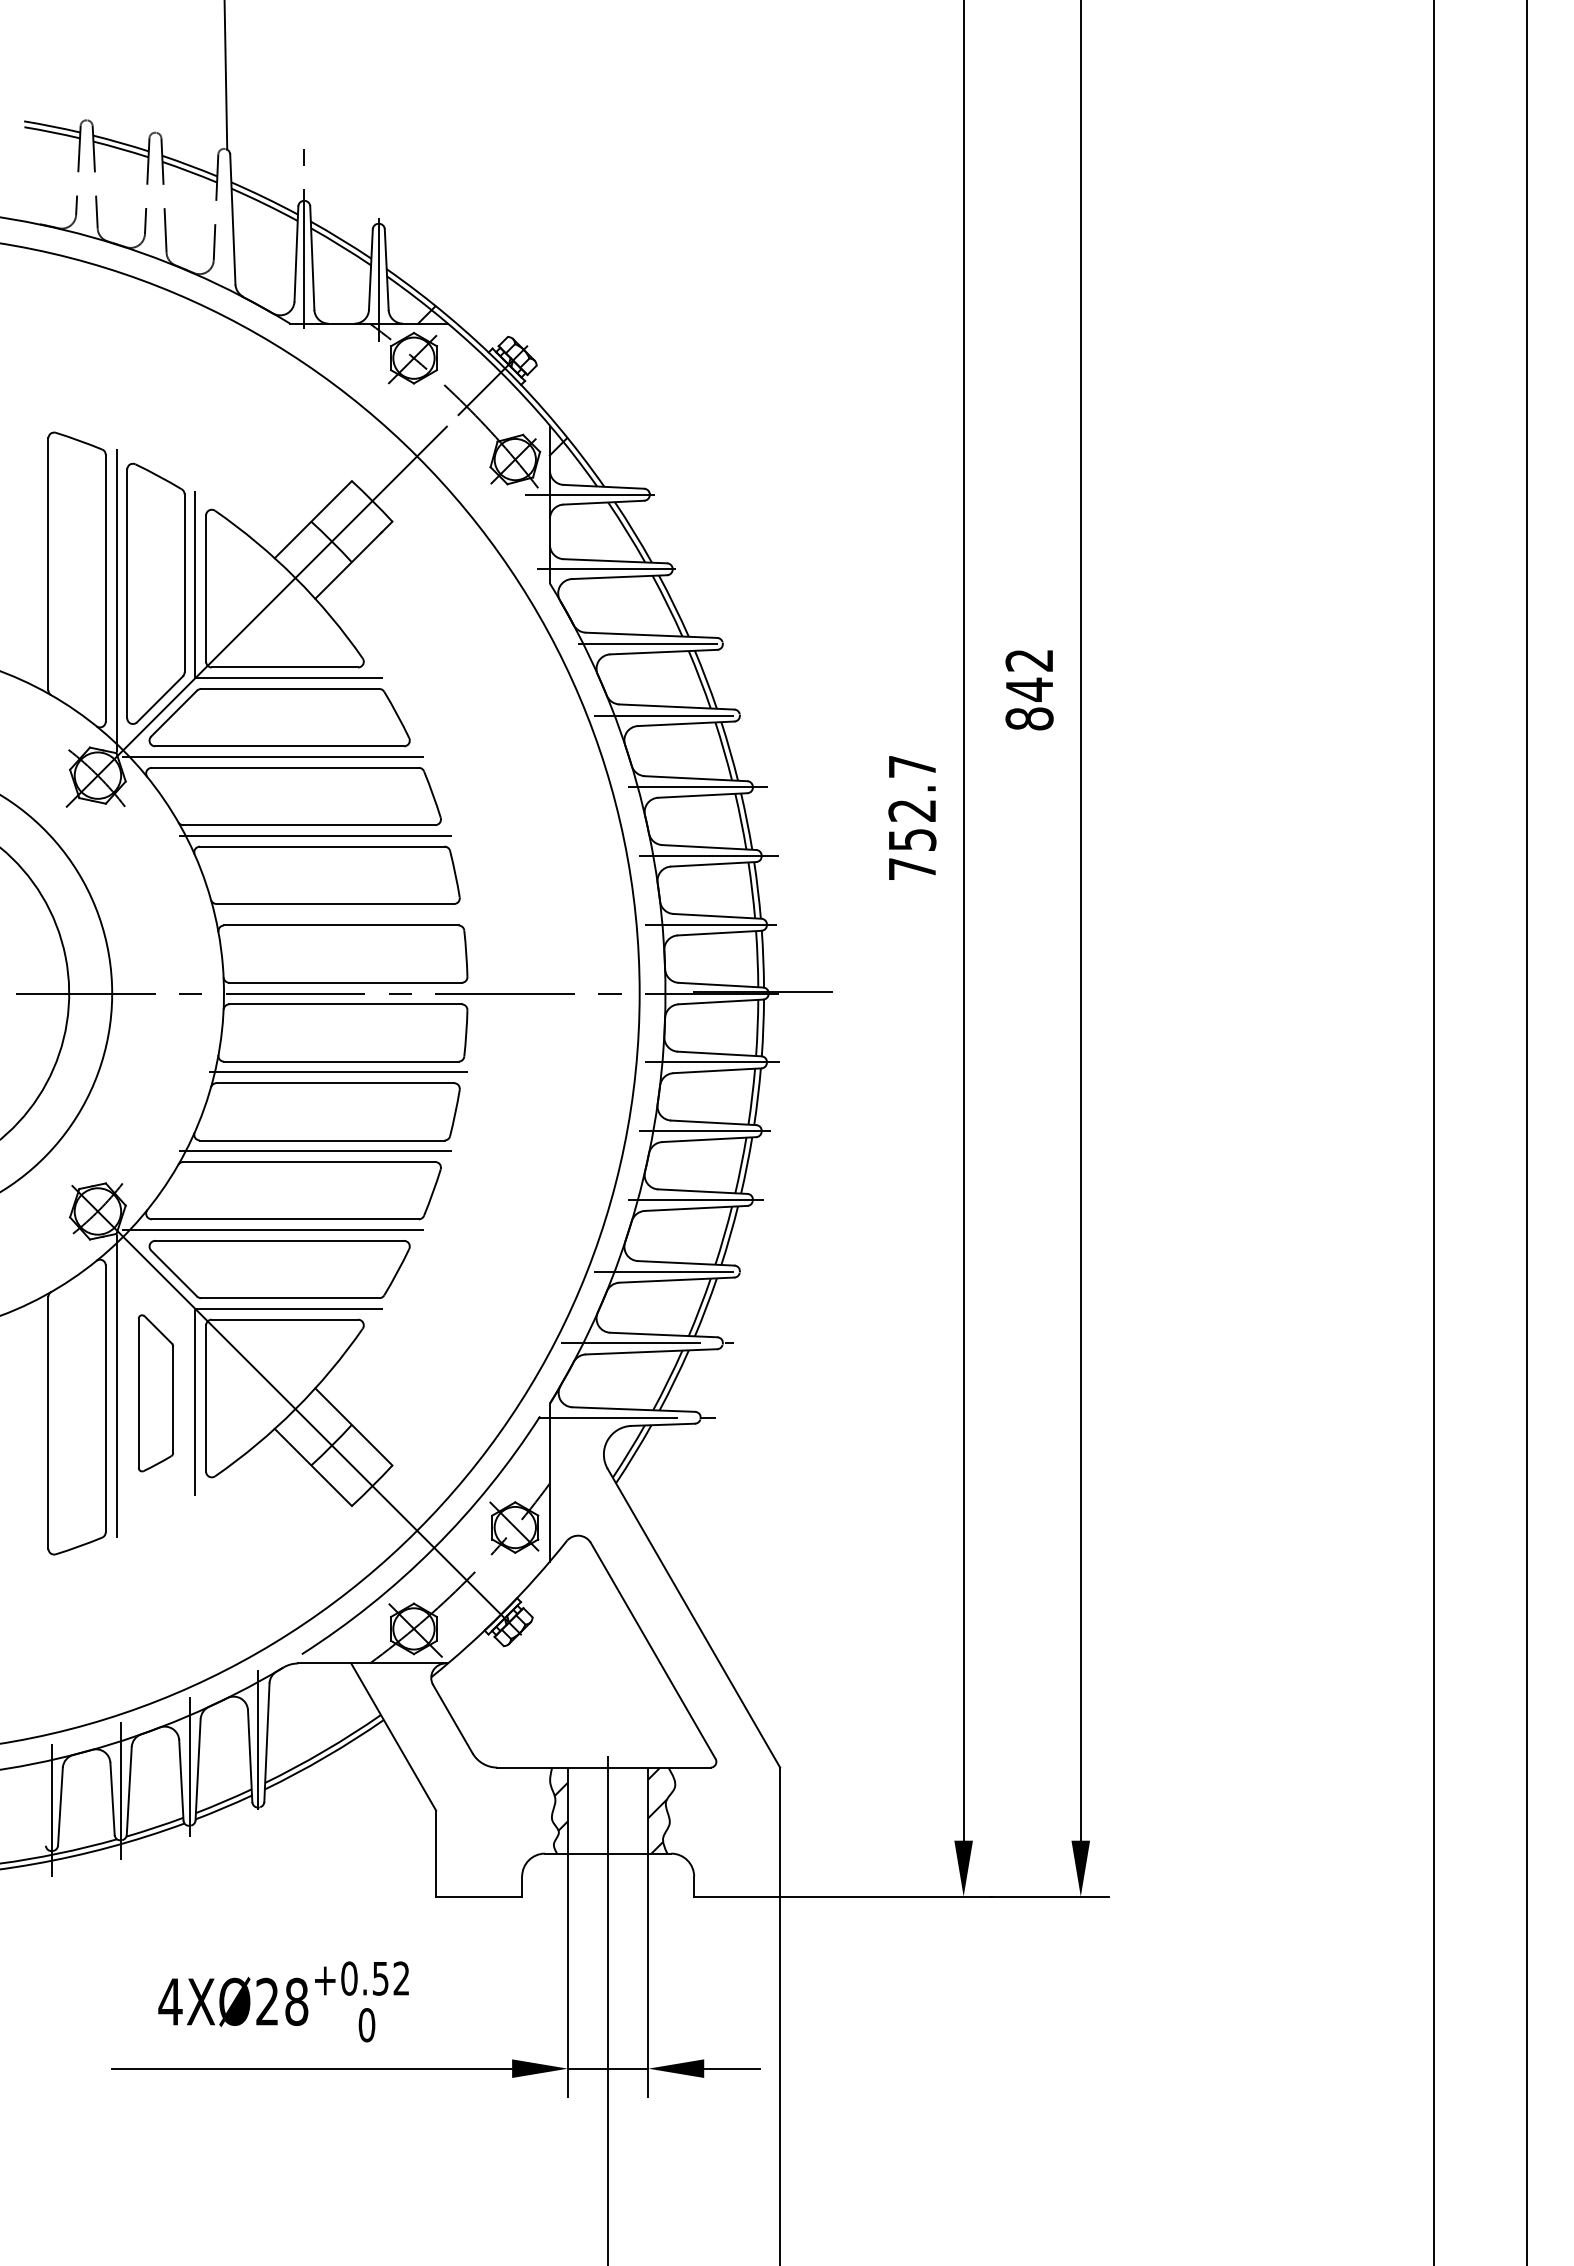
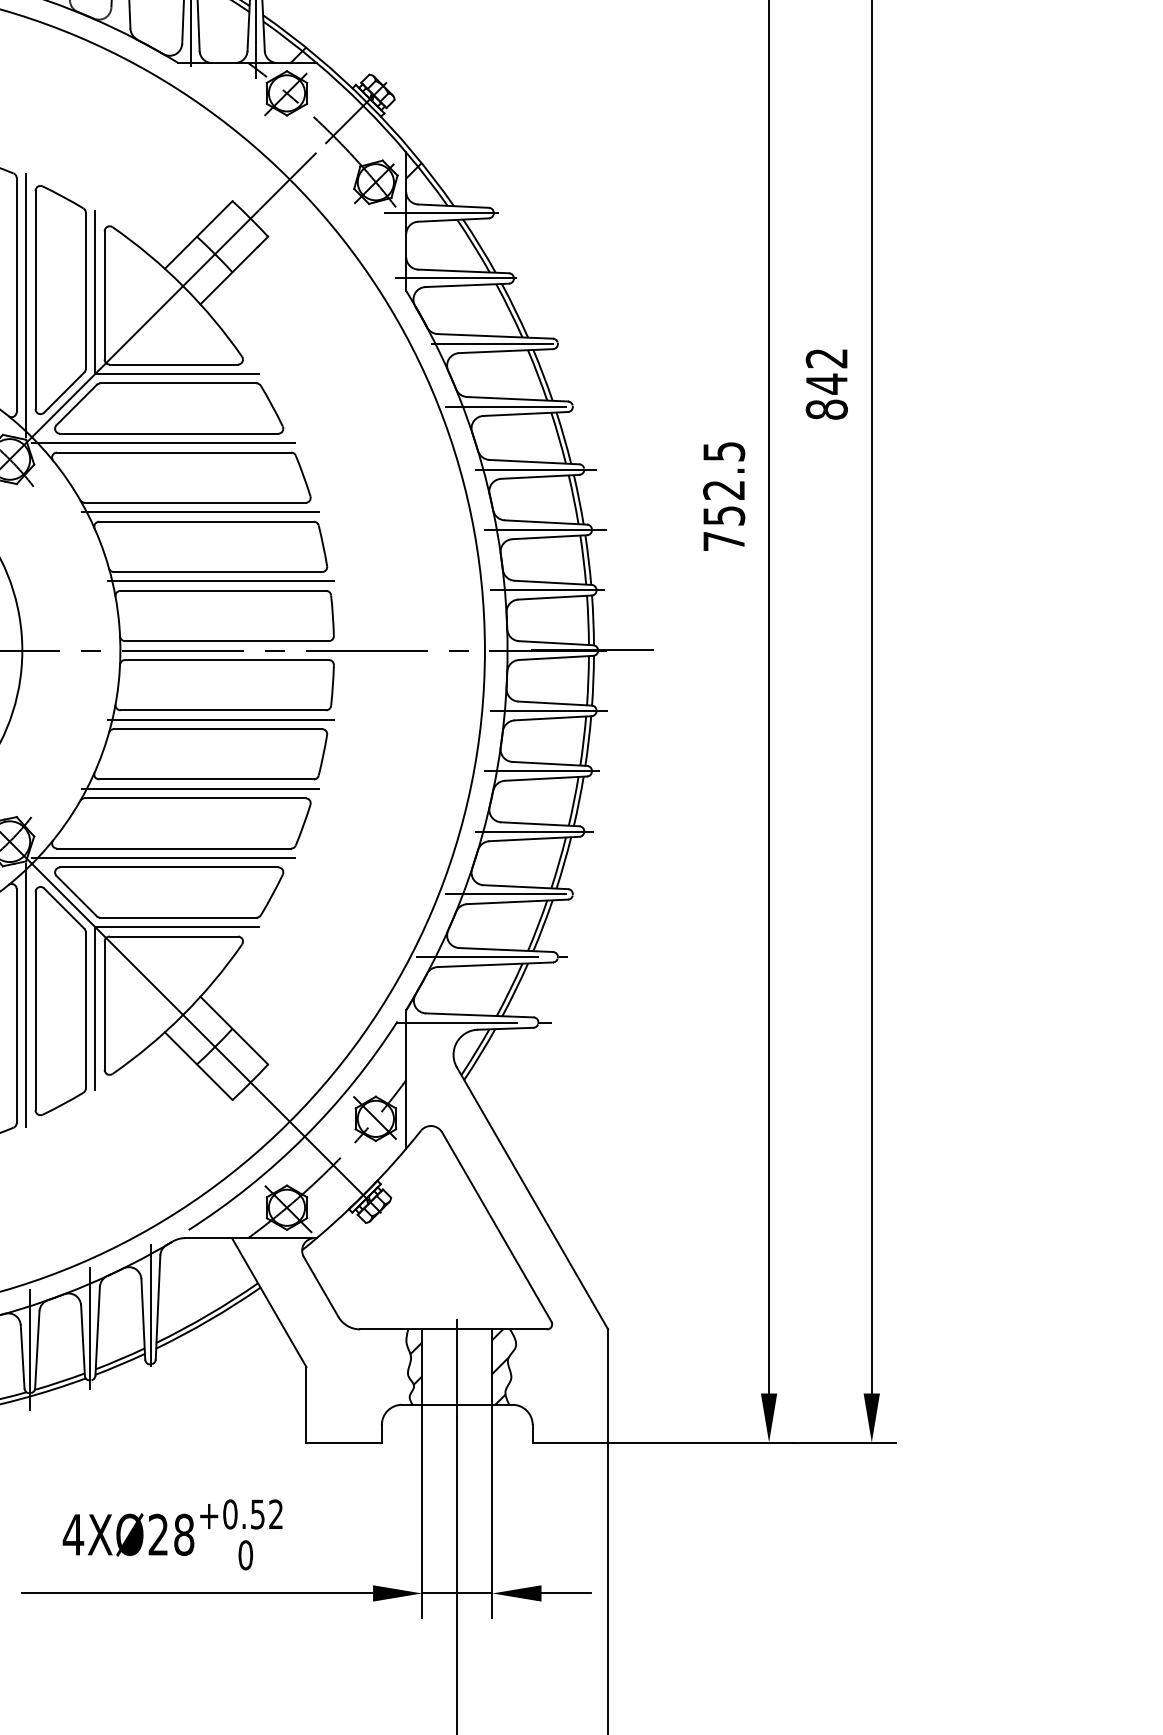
text: (912, 766) -> (724, 451), 752.7 -> 752.5
line: (338, 914) -> (220, 581), added
part: (155, 1393) -> (60, 1001), size x1.67

